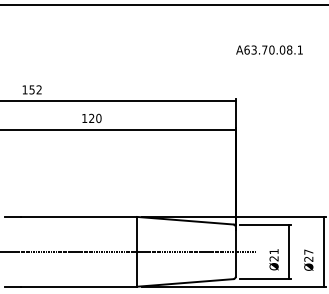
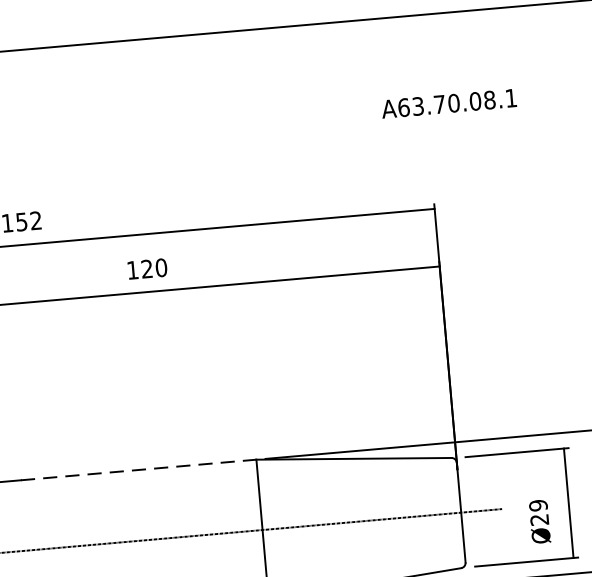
text: (269, 49) -> (449, 102), moved
line: (79, 216) -> (139, 468), solid -> dashed
text: (273, 251) -> (537, 505), Ø21 -> Ø29

